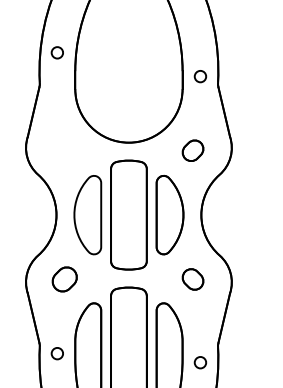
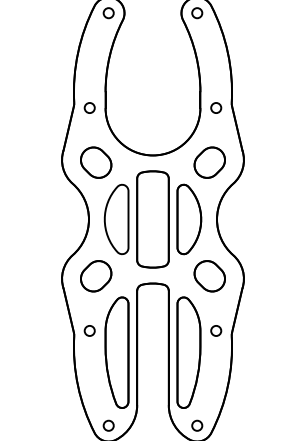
circle: (57, 52) -> (89, 107), moved
circle: (200, 75) -> (216, 107), moved
part: (65, 150) -> (96, 162), added
part: (192, 150) -> (209, 162), size x1.67
part: (65, 279) -> (96, 276), size x1.43
part: (192, 279) -> (209, 276), size x1.67
circle: (57, 353) -> (89, 330), moved
circle: (200, 362) -> (216, 330), moved

